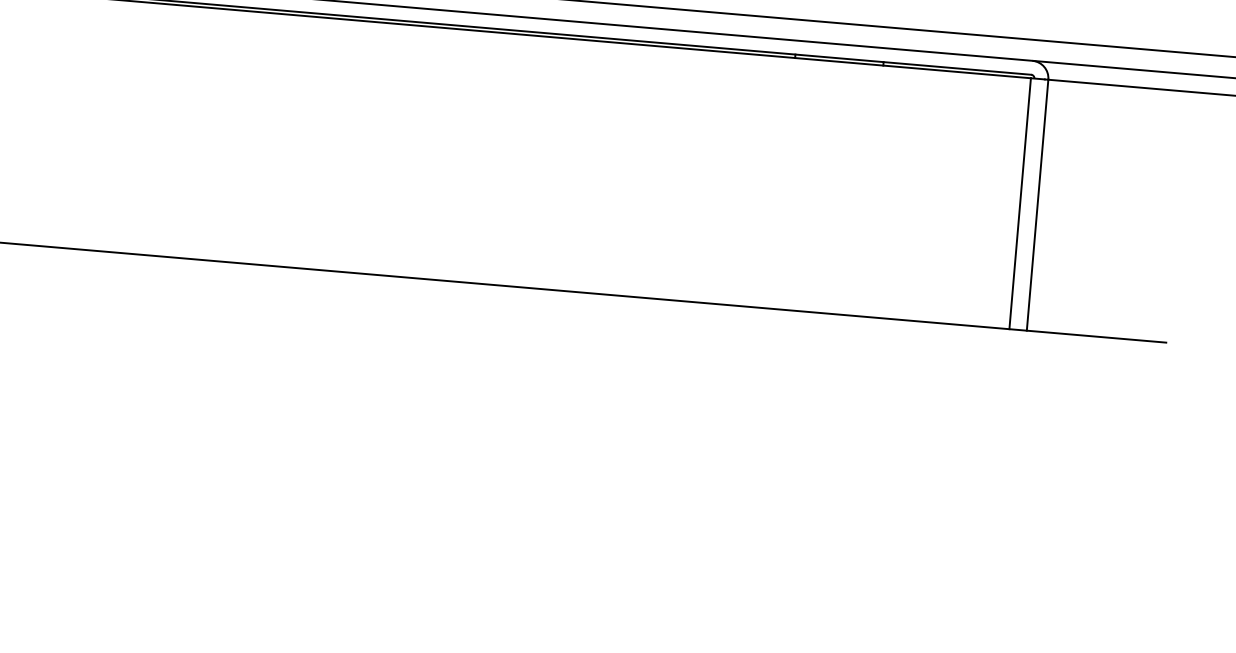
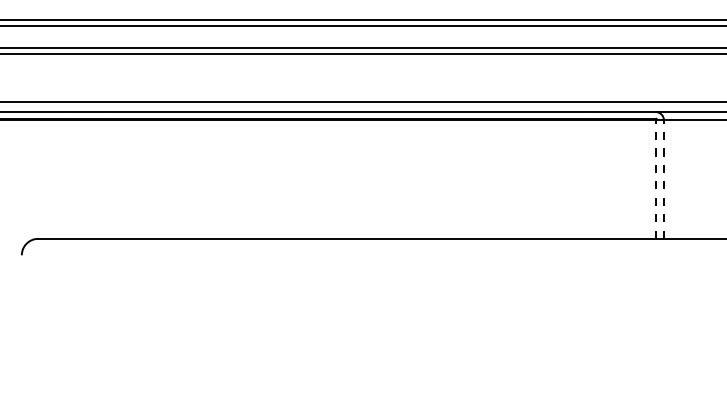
line: (1019, 203) -> (655, 179), solid -> dashed
line: (1036, 204) -> (663, 179), solid -> dashed

